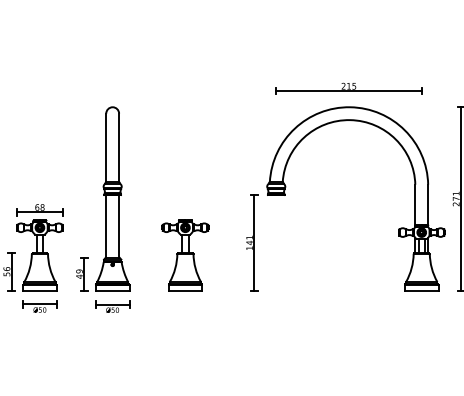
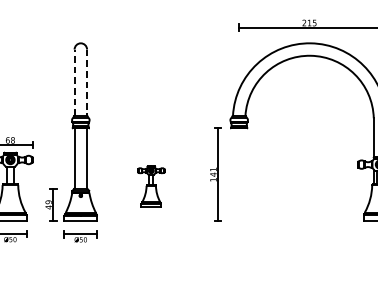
line: (106, 147) -> (74, 82), solid -> dashed
line: (119, 148) -> (87, 83), solid -> dashed
part: (185, 255) -> (151, 186), size x0.6

